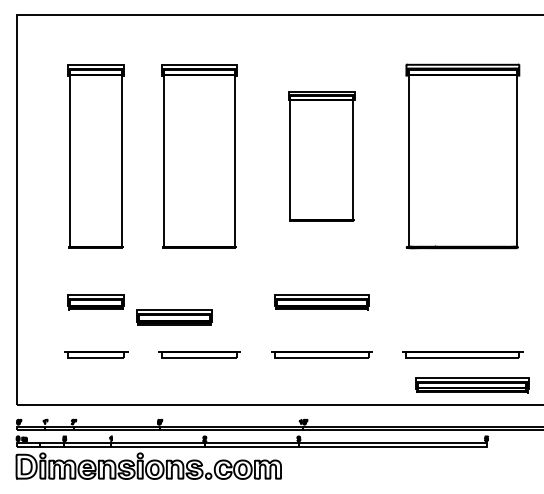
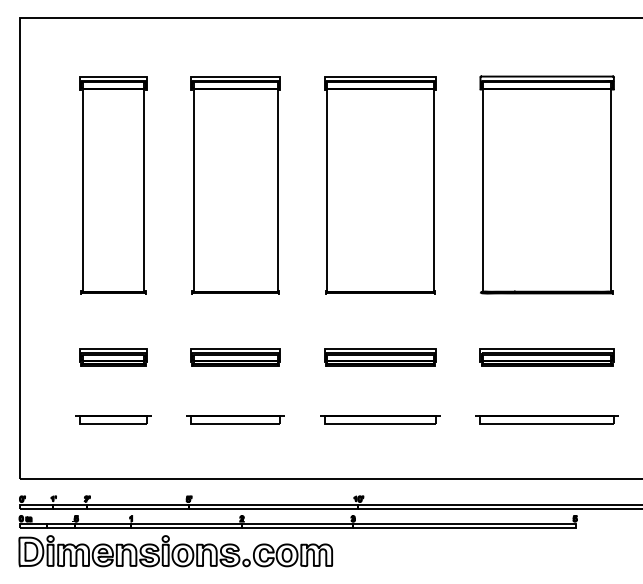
part: (321, 156) -> (380, 185), size x1.43
part: (173, 317) -> (235, 357), moved
part: (471, 385) -> (546, 357), moved

